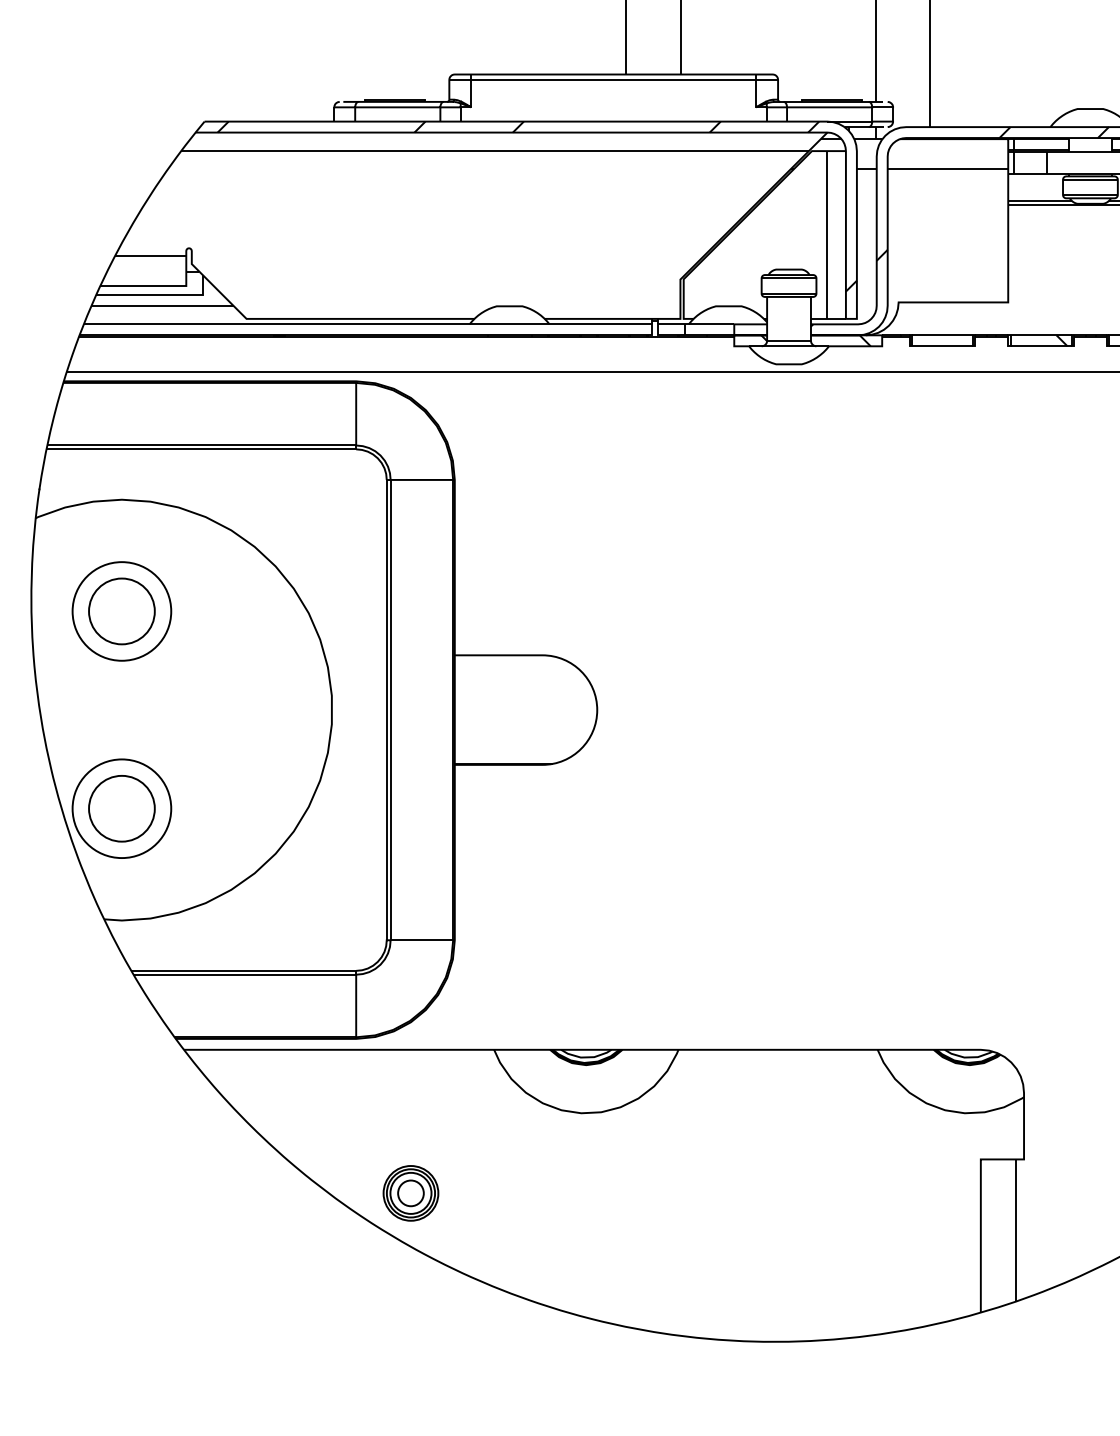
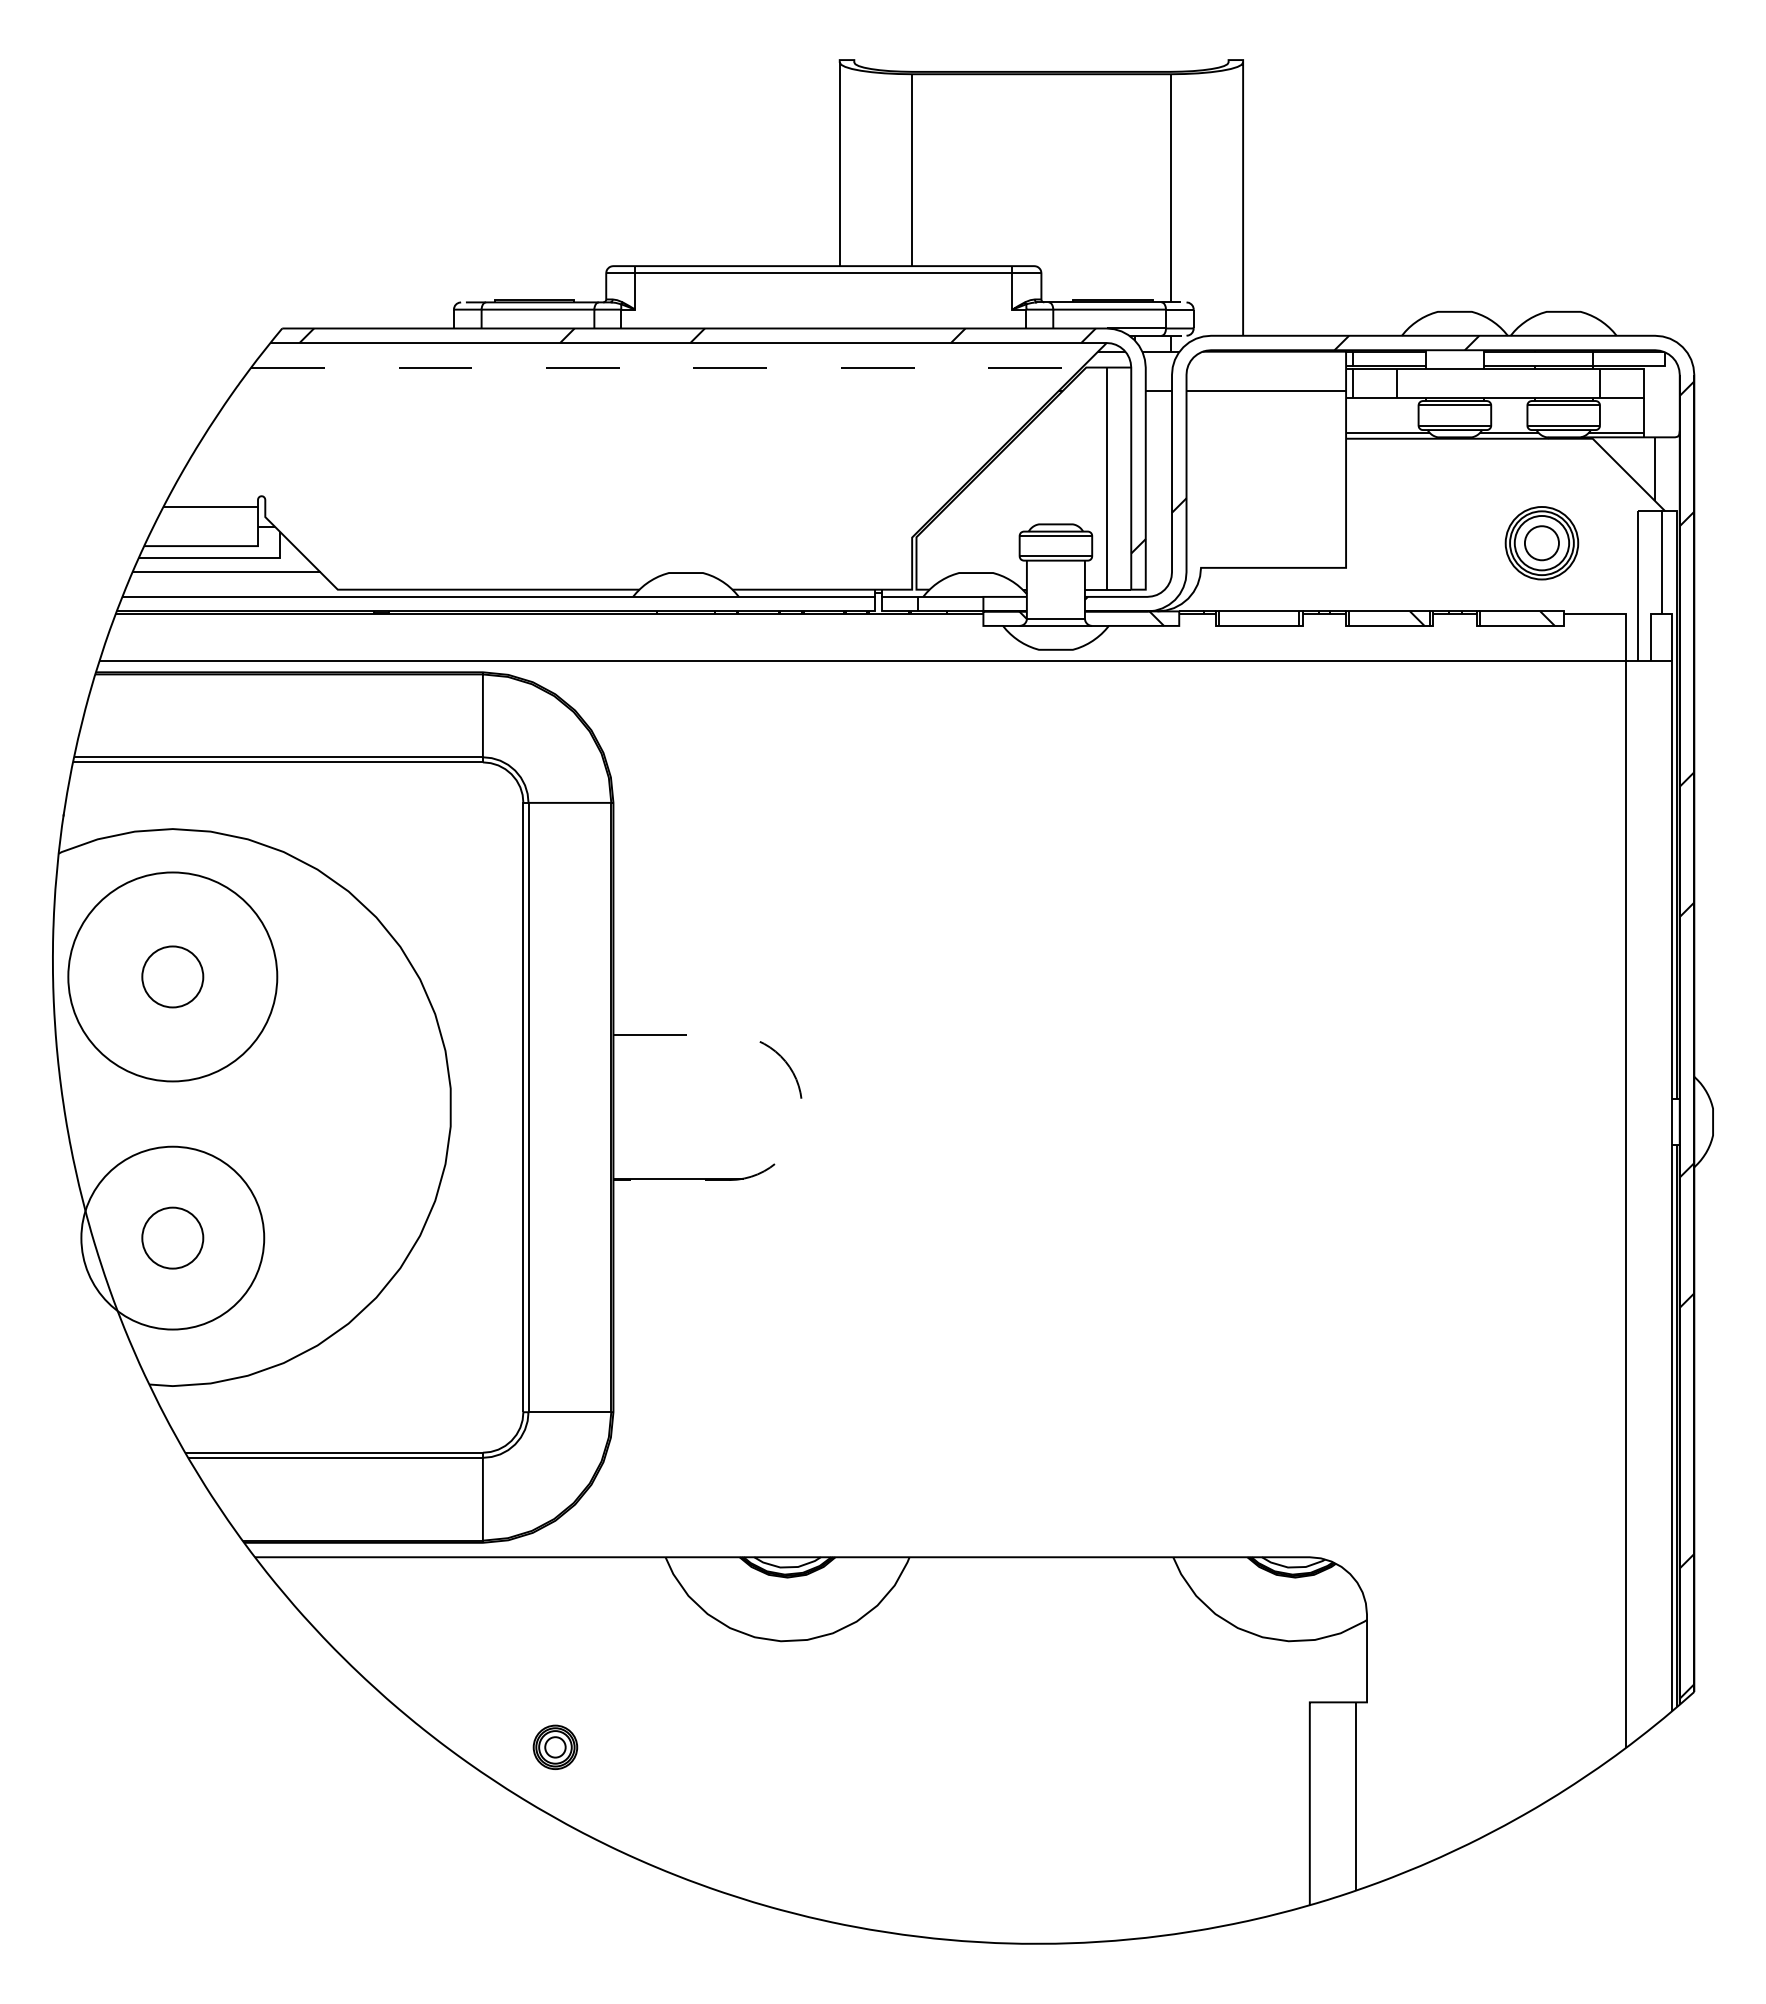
line: (495, 151) -> (667, 367), solid -> dashed
circle: (121, 611) -> (172, 976), size x0.7
circle: (121, 611) -> (172, 976), size x1.6
line: (597, 710) -> (802, 1107), solid -> dashed
circle: (121, 808) -> (172, 1237), size x0.7
circle: (121, 808) -> (172, 1237), size x1.4
part: (411, 1193) -> (555, 1747), size x0.6

